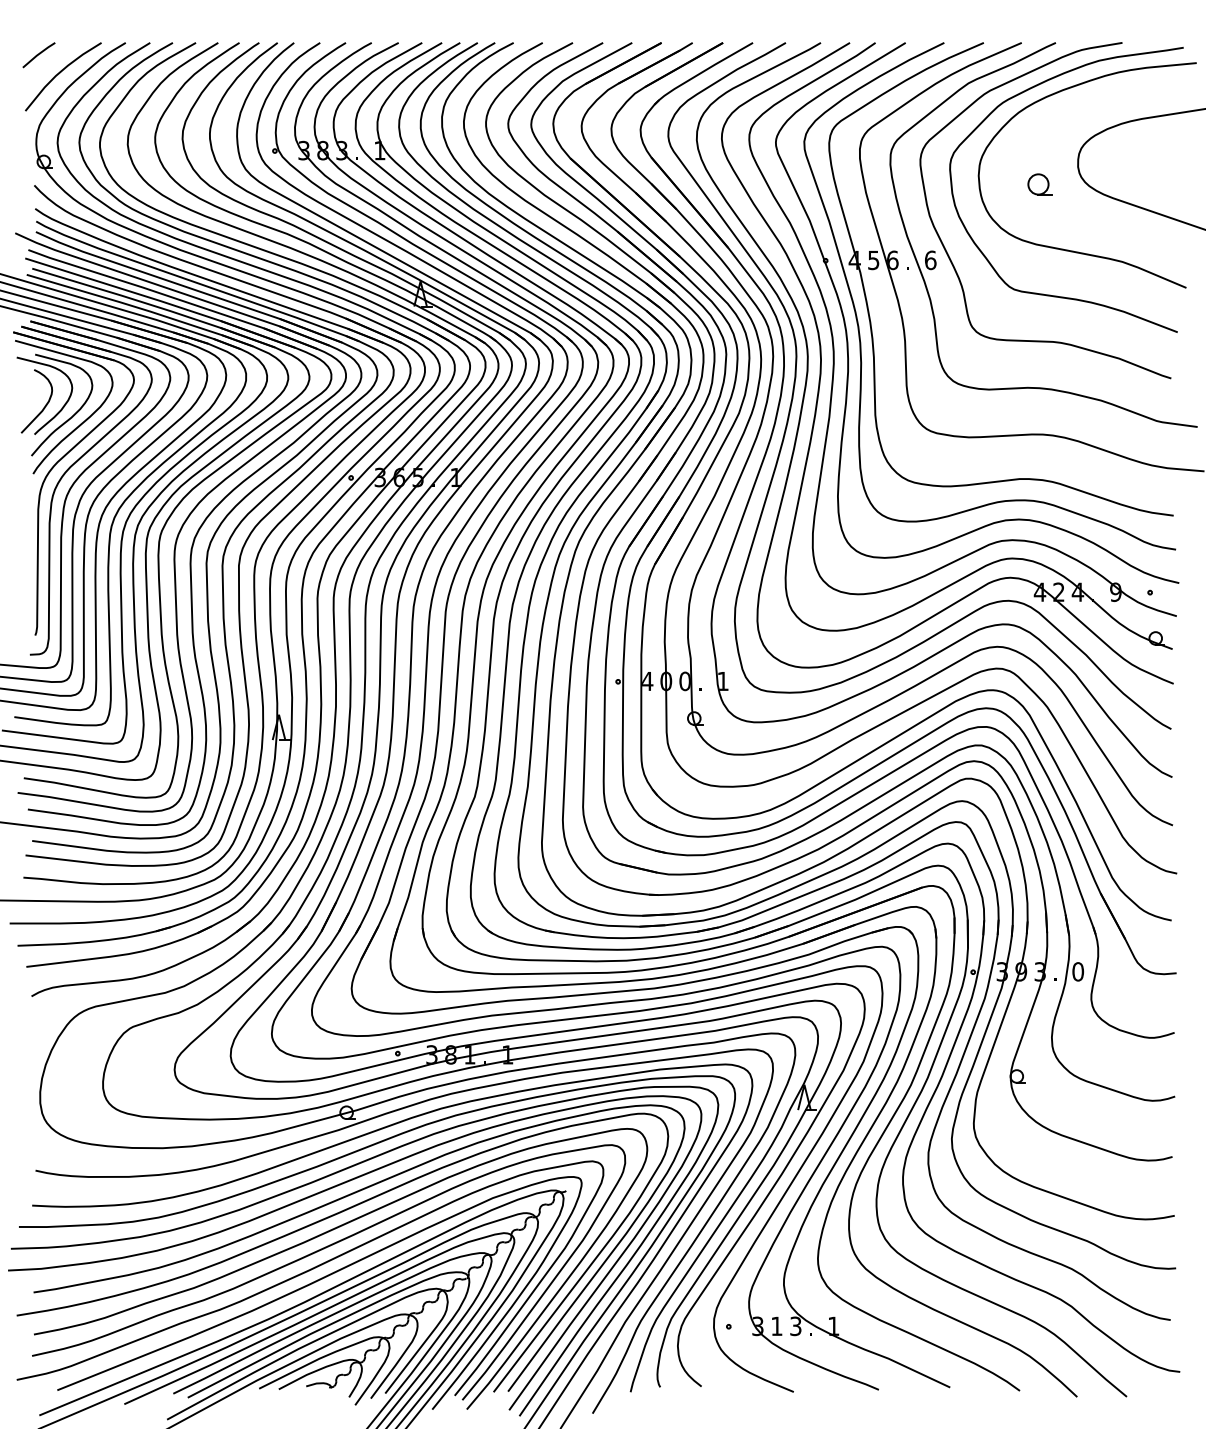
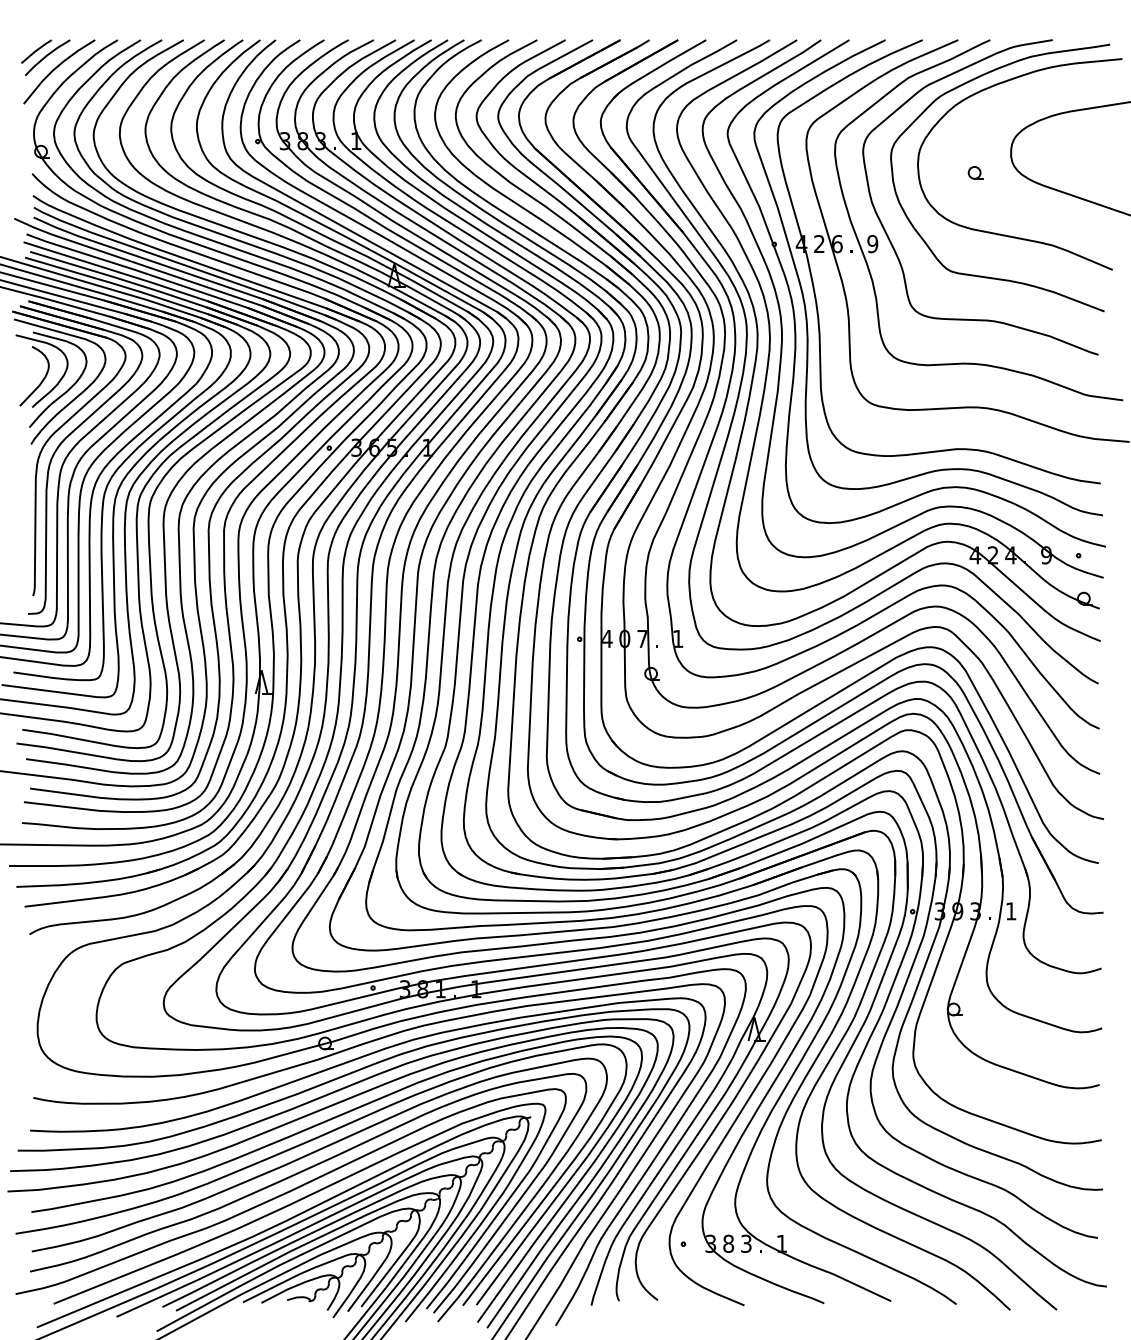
line: (50, 60) -> (47, 56), added
part: (1040, 184) -> (975, 172), size x0.62
text: (873, 260) -> (819, 244), 5 -> 2
text: (930, 260) -> (872, 244), 6 -> 9
text: (684, 681) -> (641, 639), 0 -> 7
text: (1078, 971) -> (1011, 911), 0 -> 1
text: (776, 1326) -> (728, 1243), 1 -> 8

